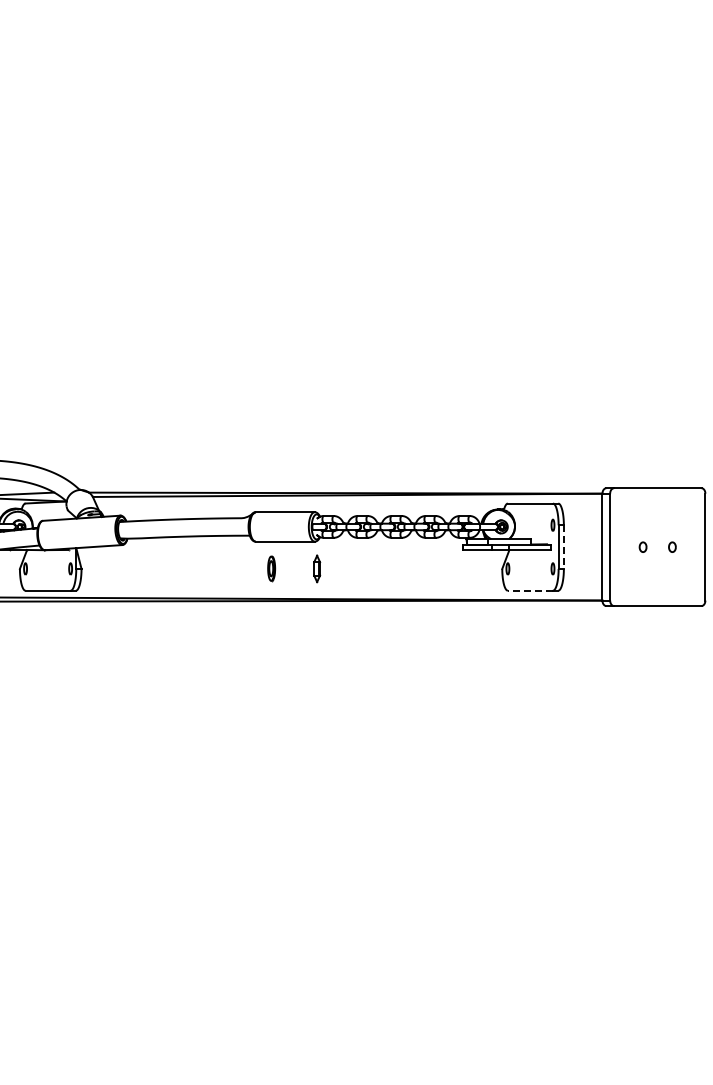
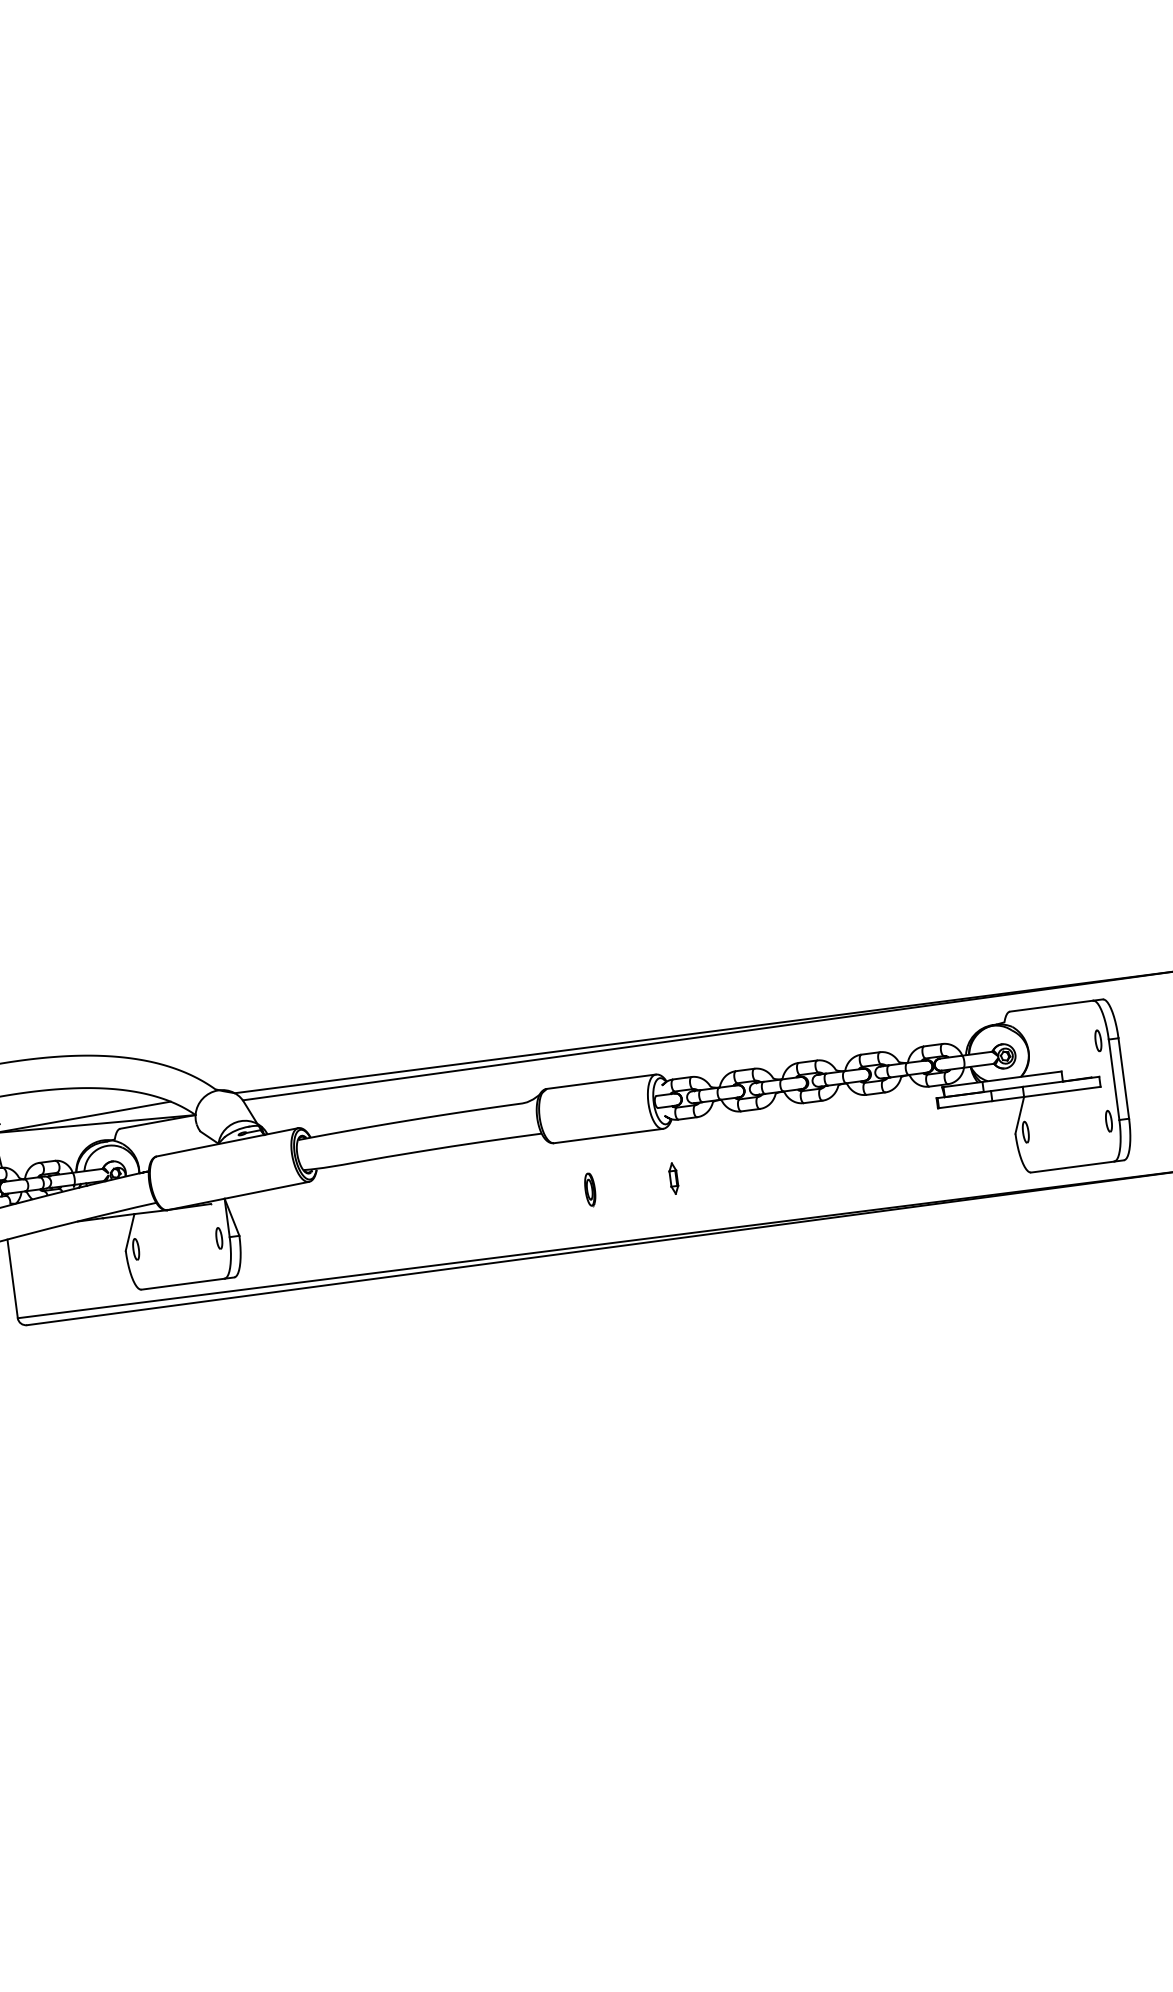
line: (563, 547) -> (1123, 1079), dashed -> solid
part: (316, 568) -> (672, 1177), size x0.62
part: (271, 569) -> (589, 1190), size x0.71
line: (530, 590) -> (1072, 1166), dashed -> solid

